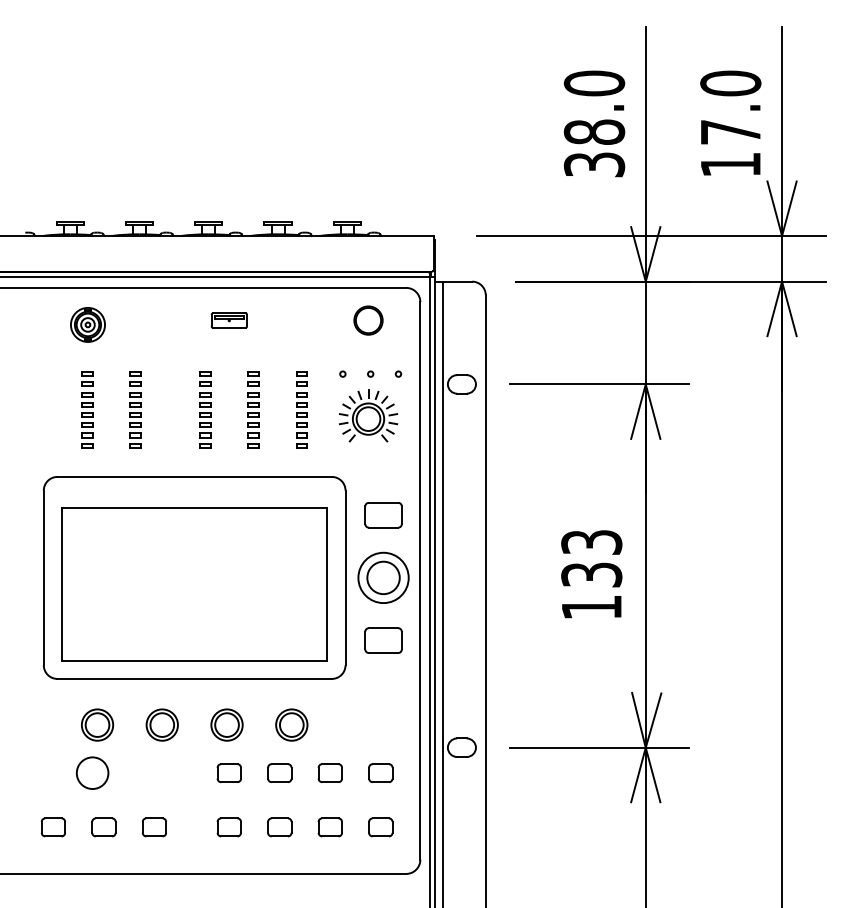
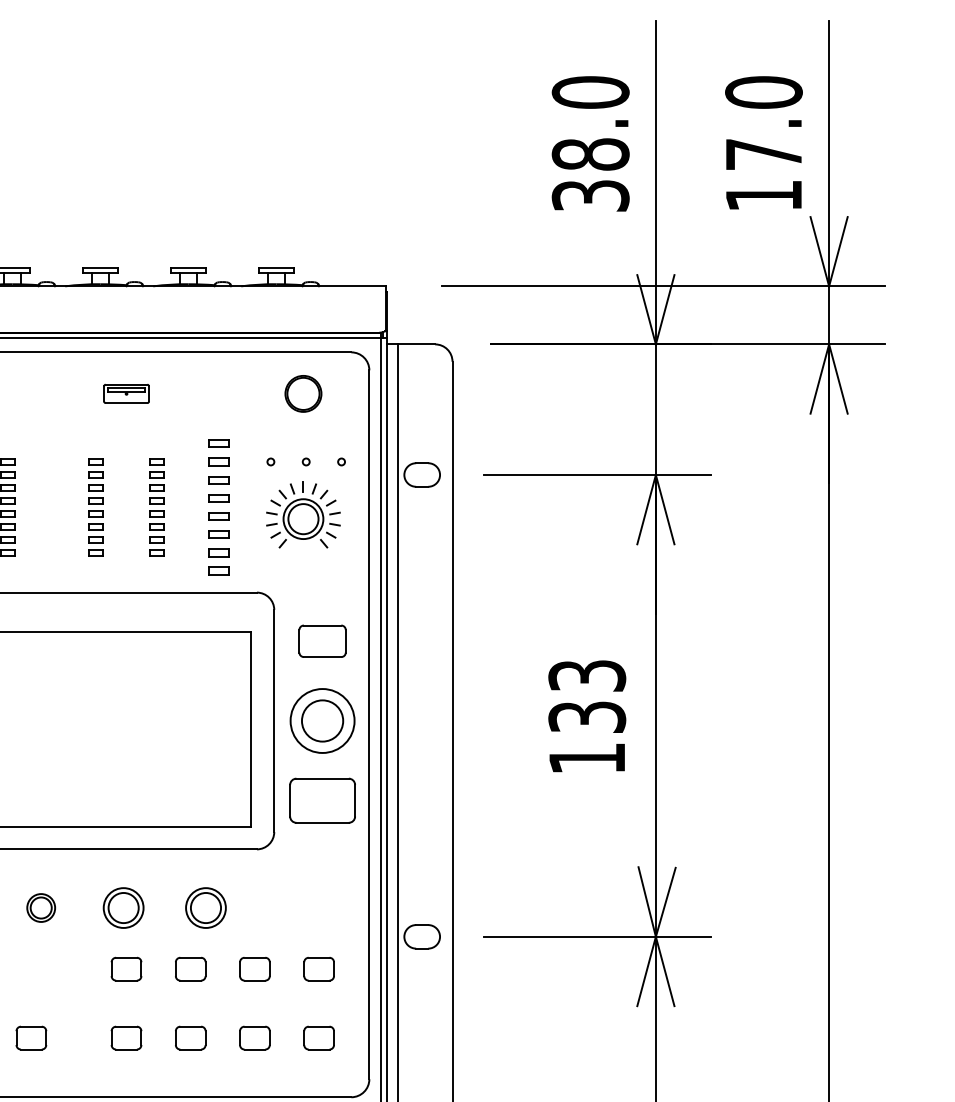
part: (301, 409) -> (218, 506), size x1.4
part: (383, 640) -> (322, 800), size x1.4
part: (161, 724) -> (40, 907), size x0.7

